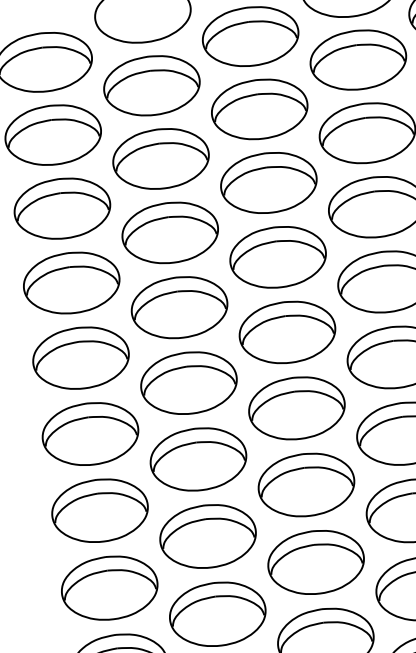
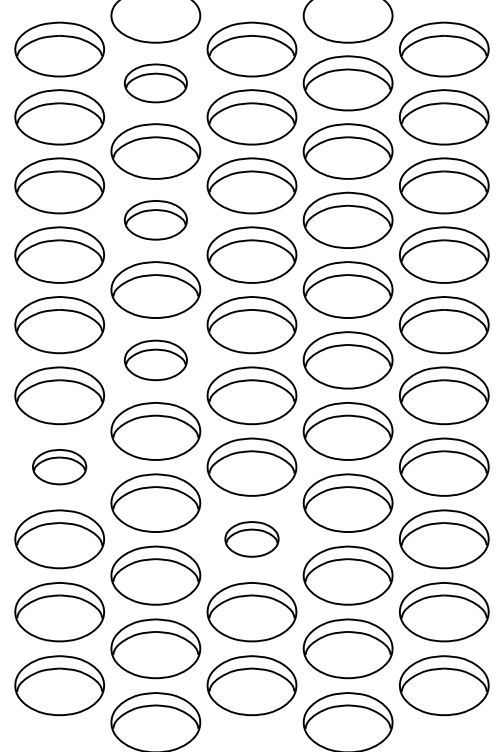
part: (151, 85) -> (155, 83), size x0.7
part: (169, 231) -> (155, 219), size x0.7
part: (188, 383) -> (155, 360), size x0.7
part: (99, 509) -> (59, 466), size x0.6
part: (315, 562) -> (251, 539), size x0.6

